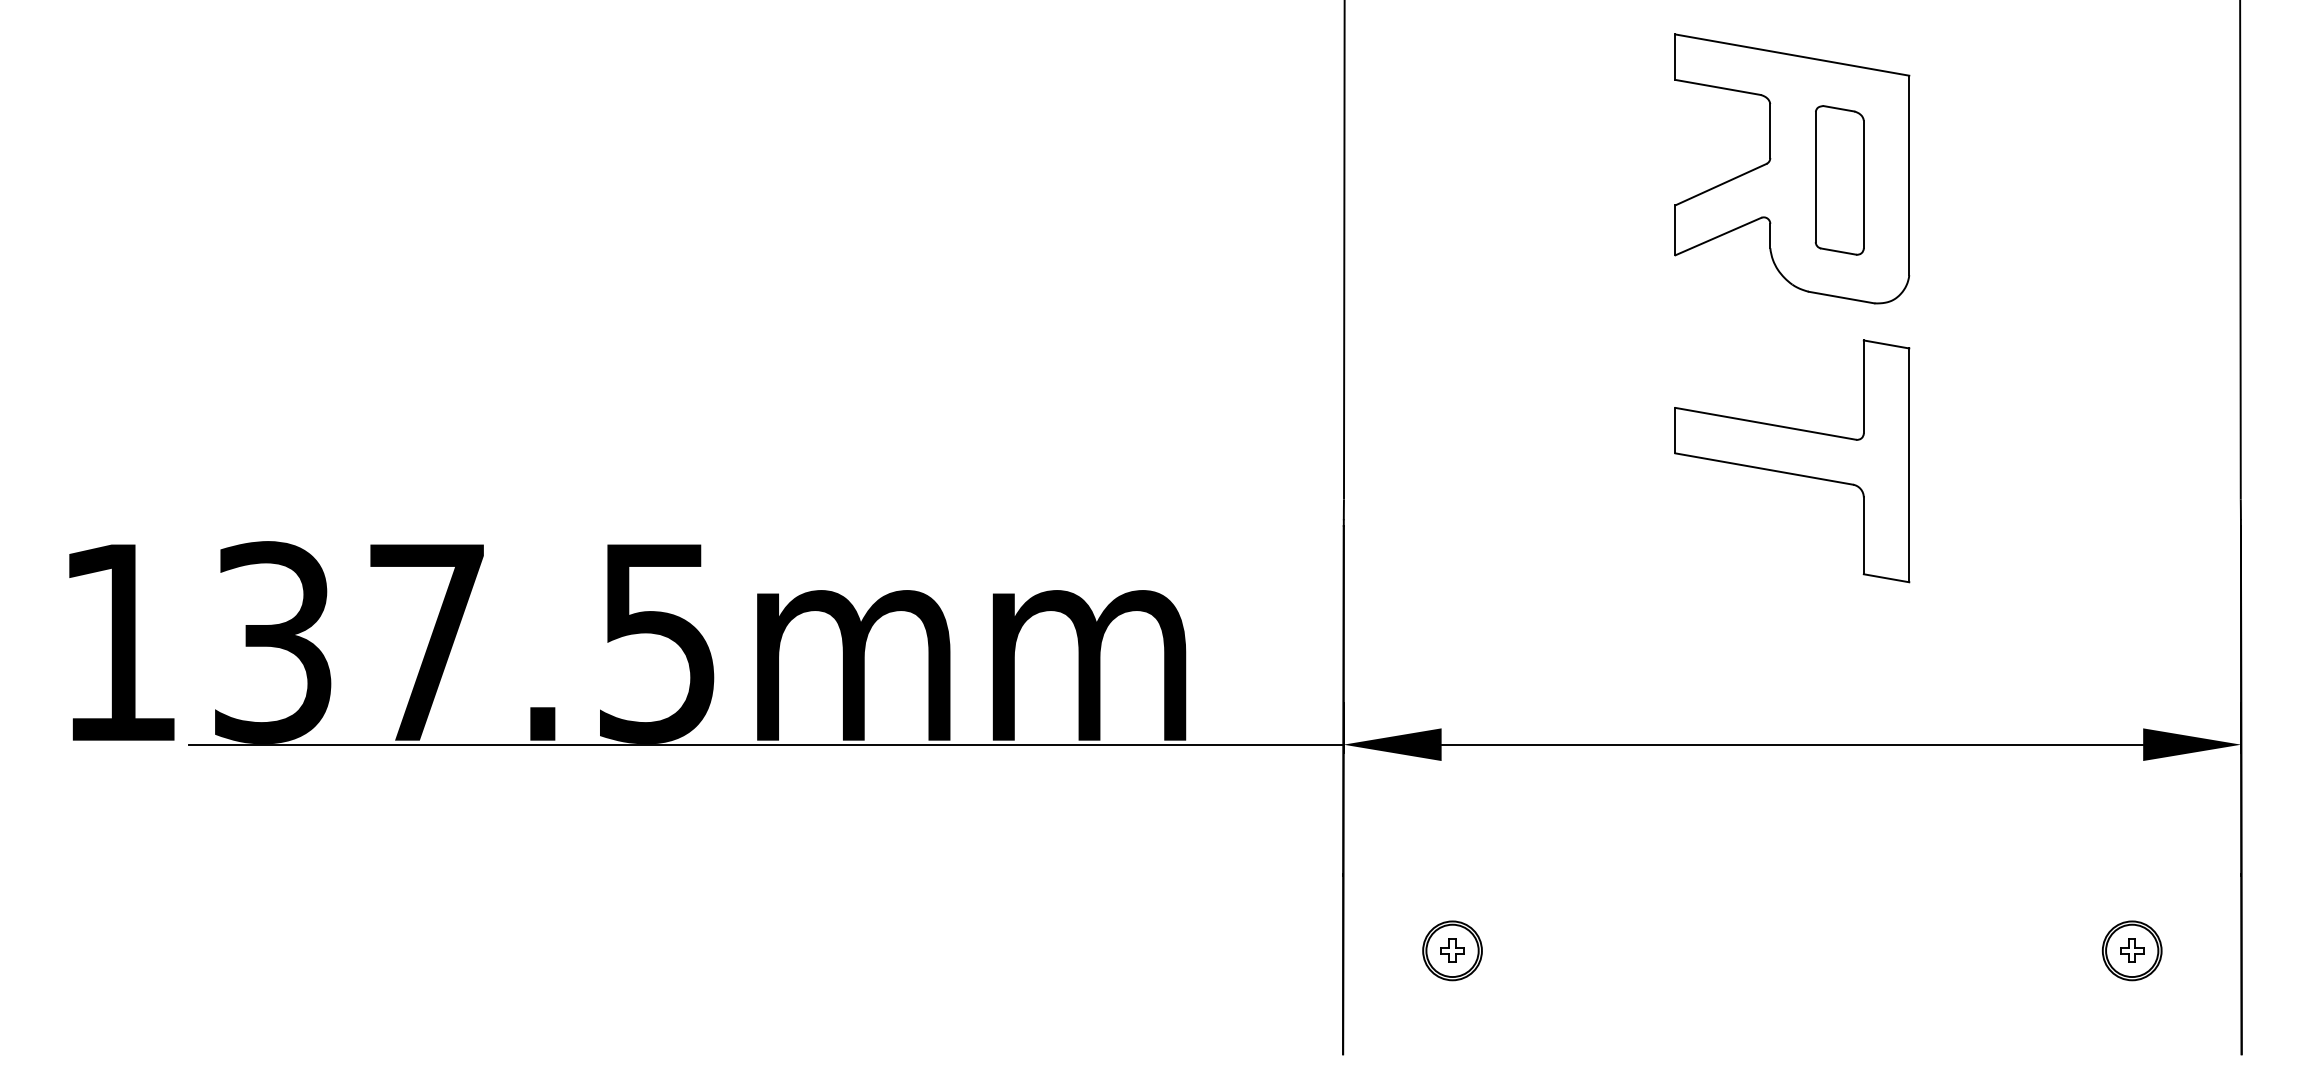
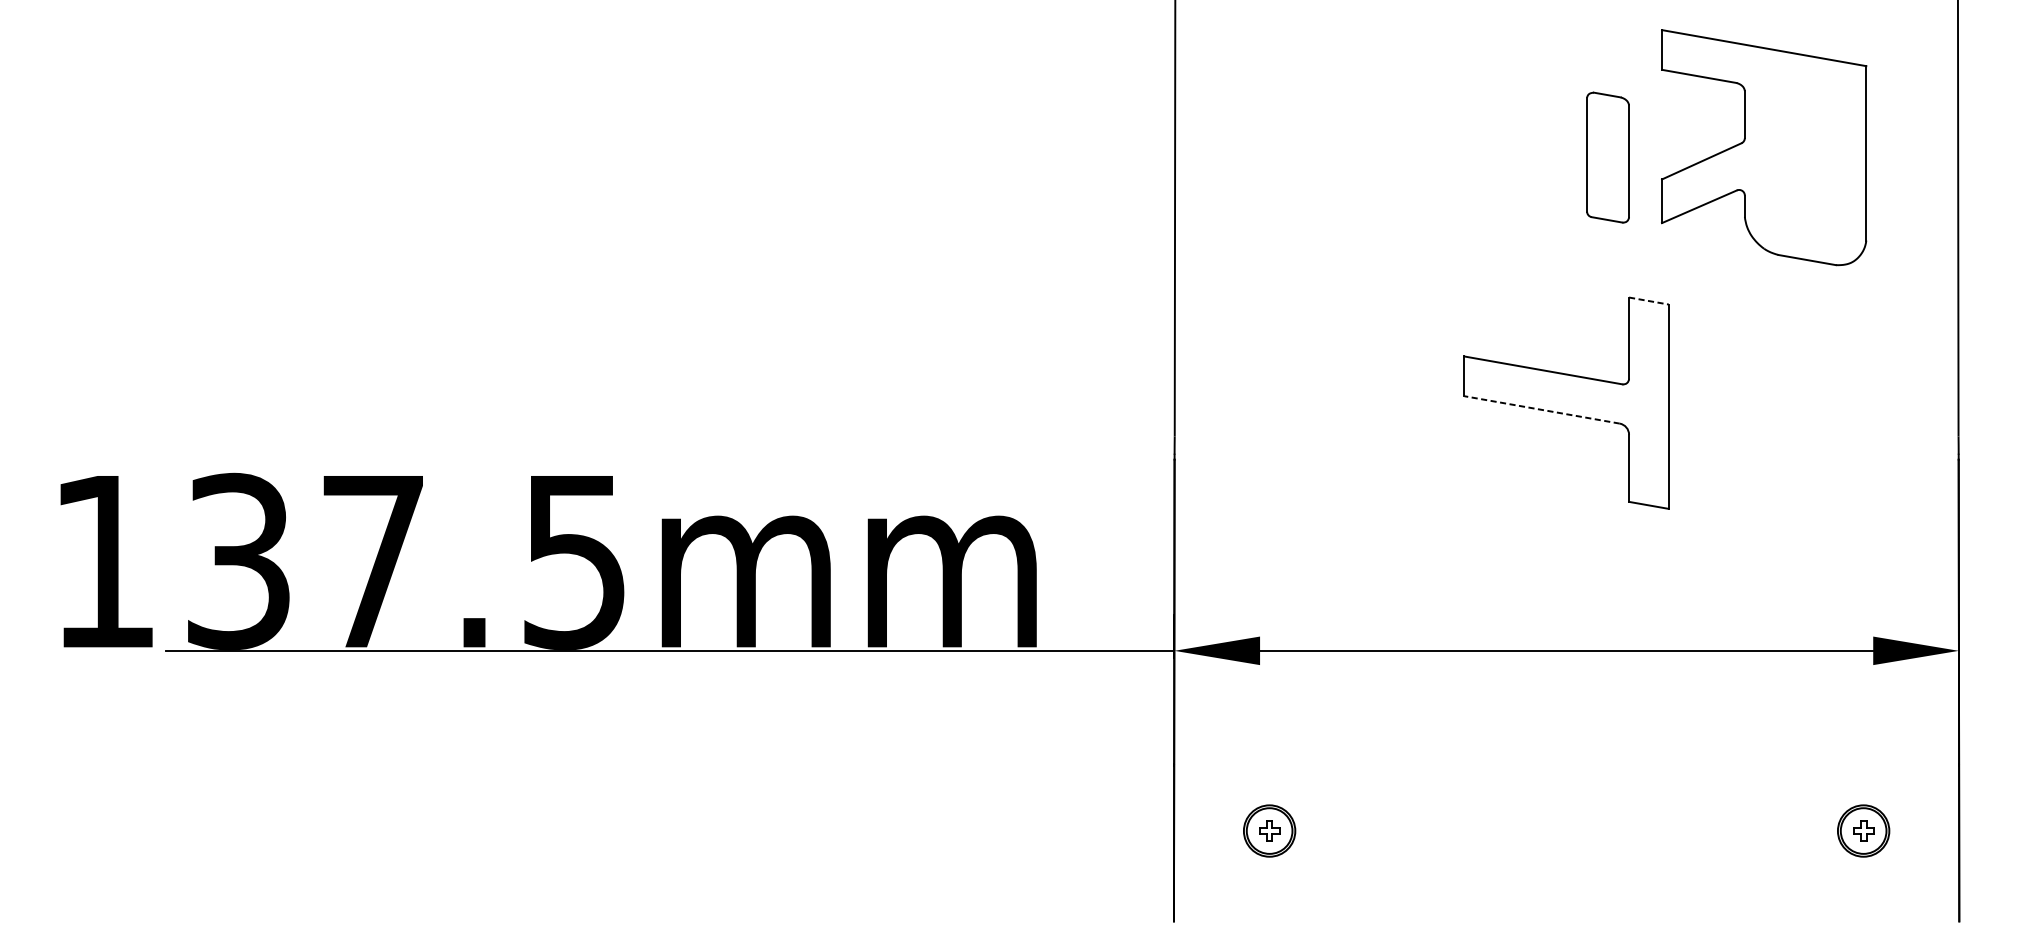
part: (1792, 168) -> (1764, 147), moved
line: (1887, 344) -> (1649, 301), solid -> dashed
line: (1763, 468) -> (1541, 409), solid -> dashed

